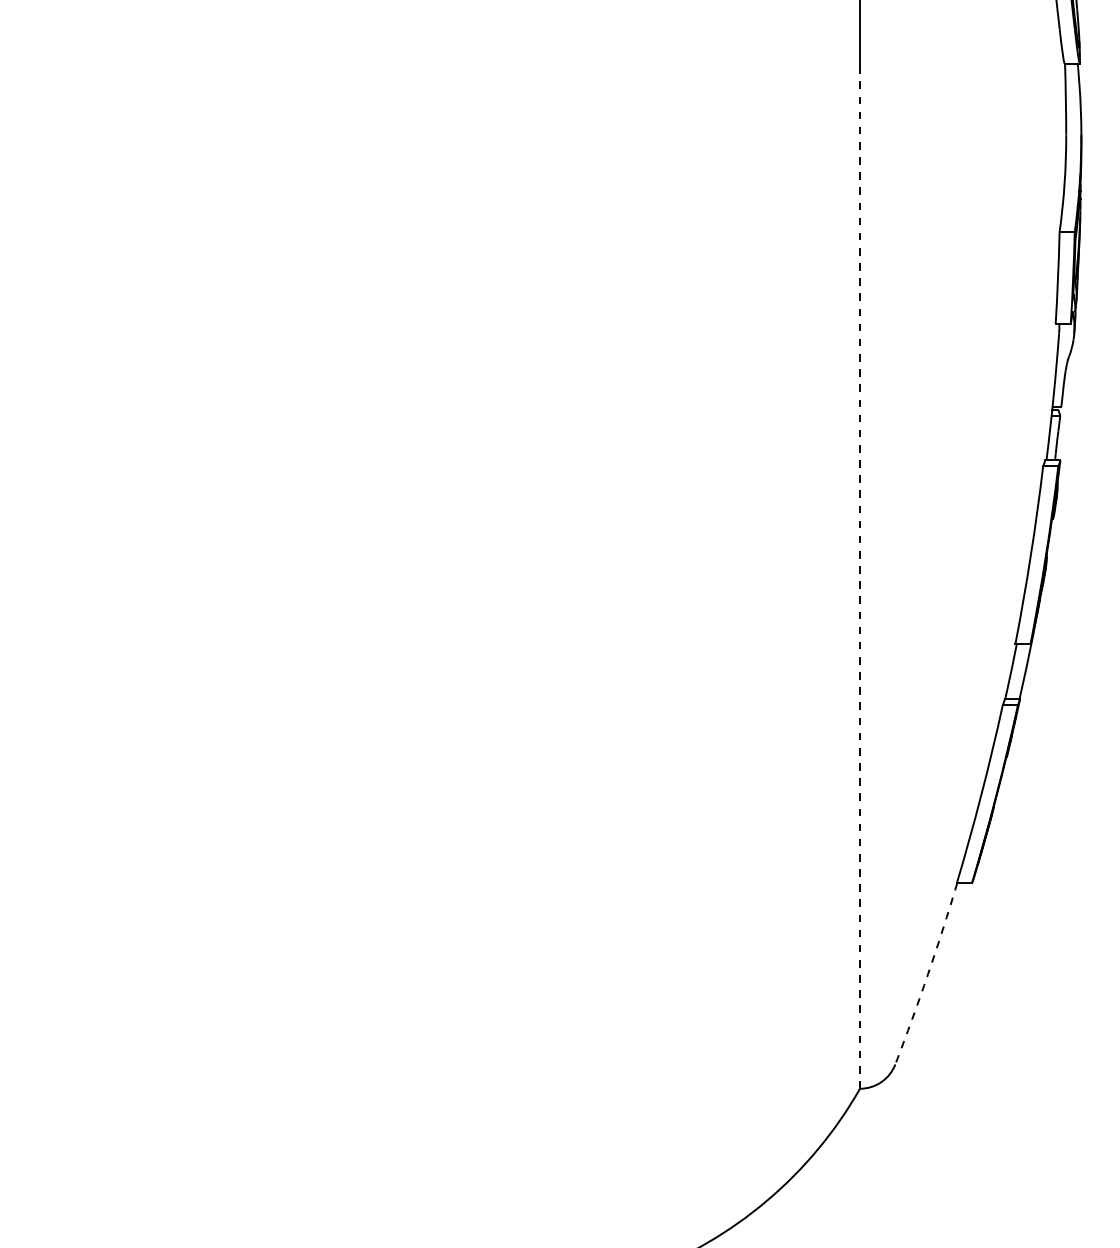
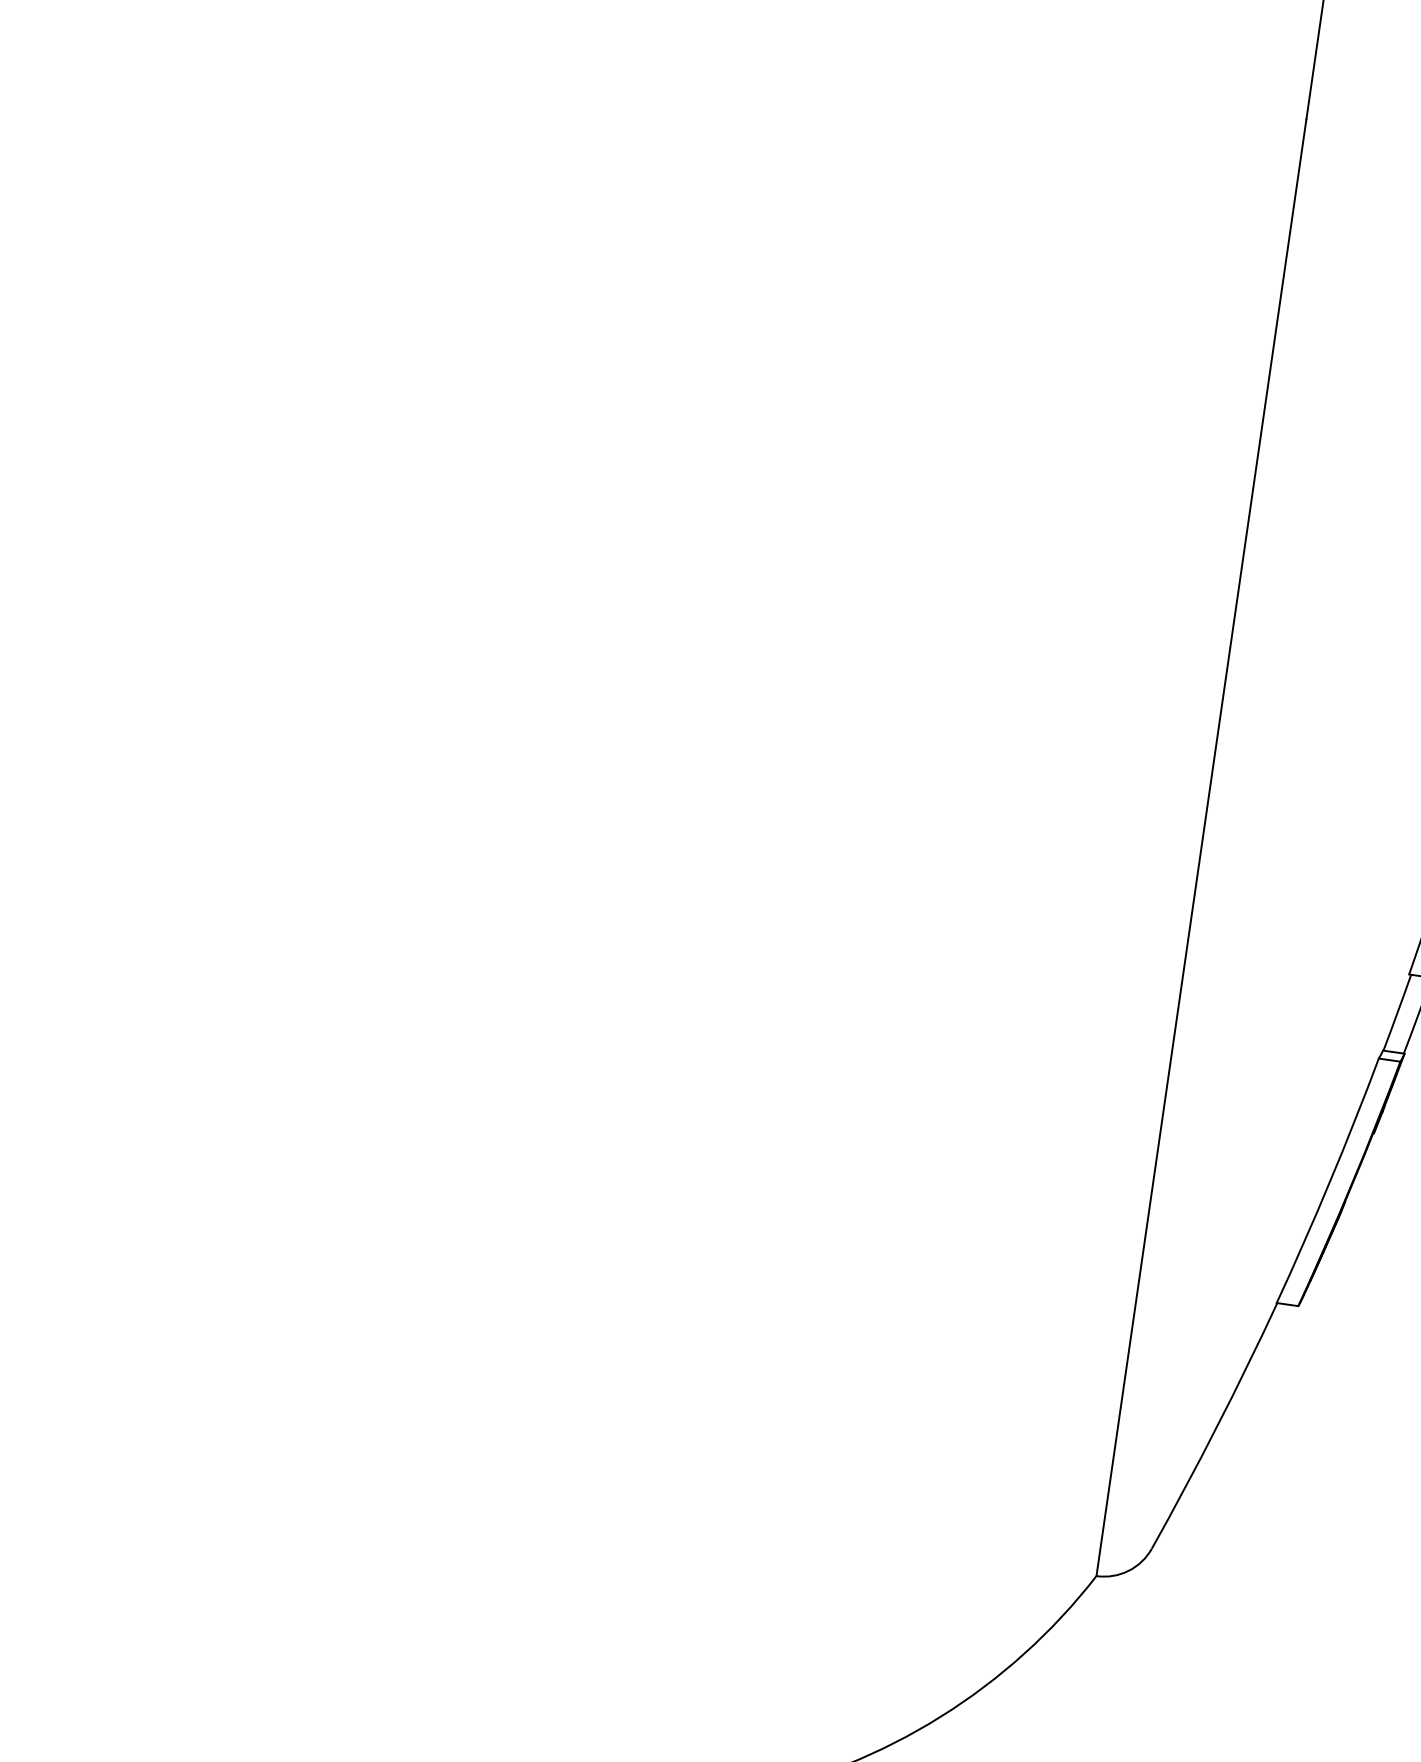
line: (860, 578) -> (1201, 849), dashed -> solid
arc: (928, 974) -> (1217, 1427), dashed -> solid

